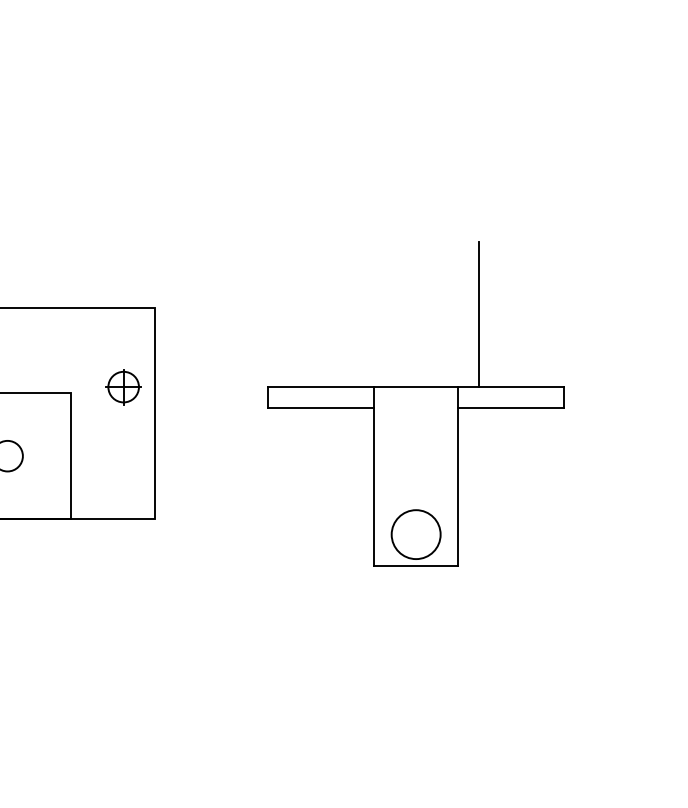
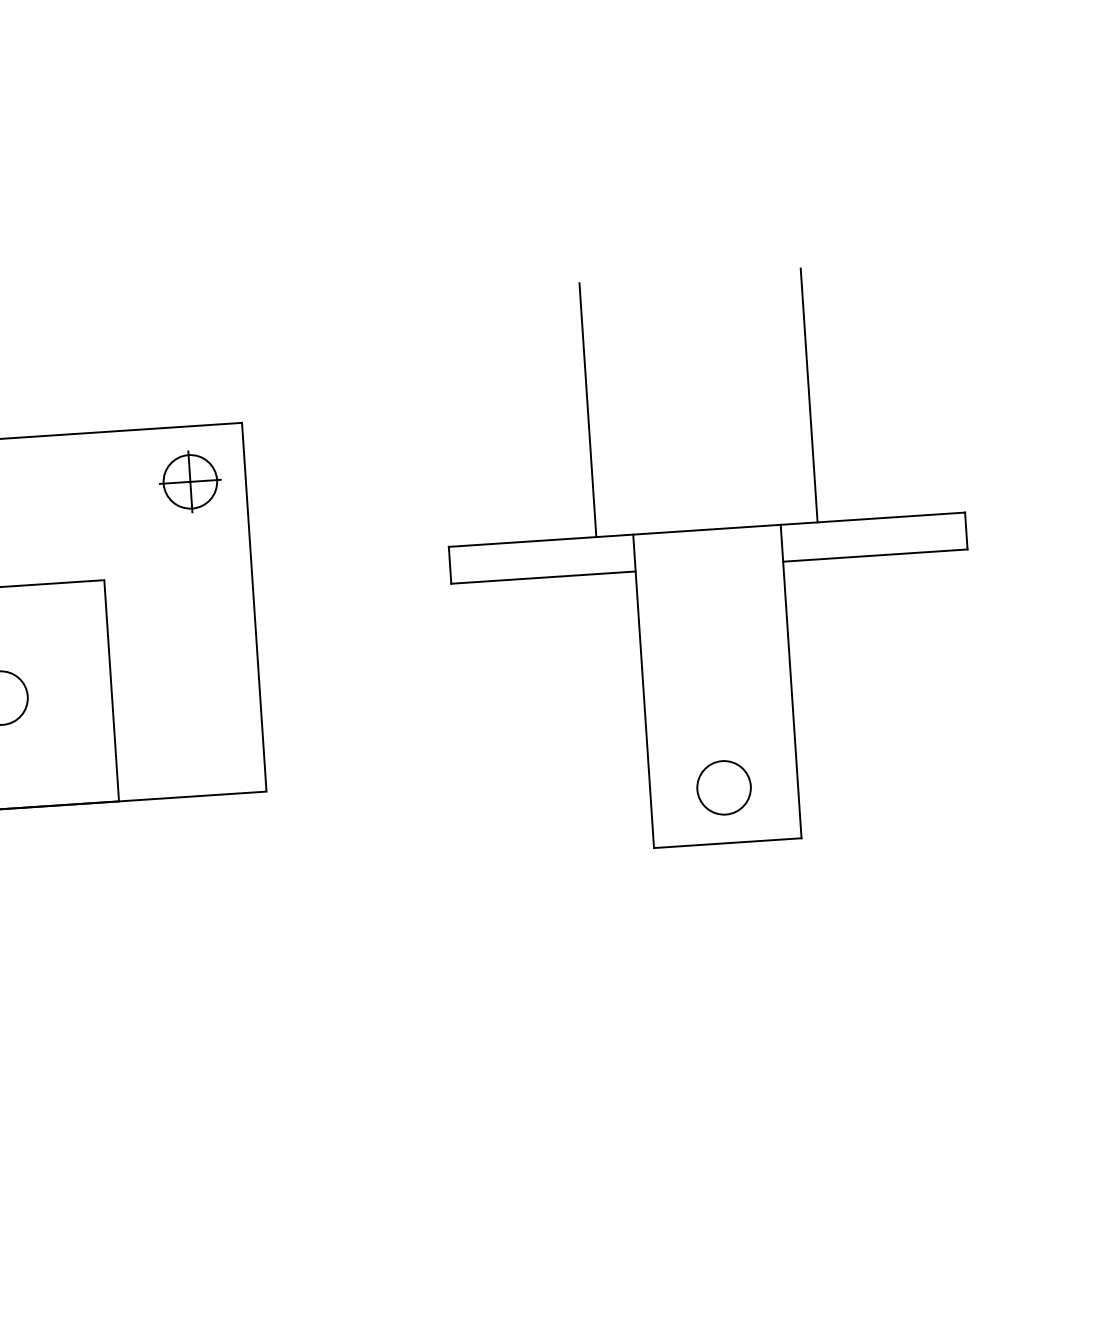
line: (352, 313) -> (587, 408), added
part: (123, 387) -> (190, 482), moved
circle: (415, 534) -> (722, 787), size x0.62

